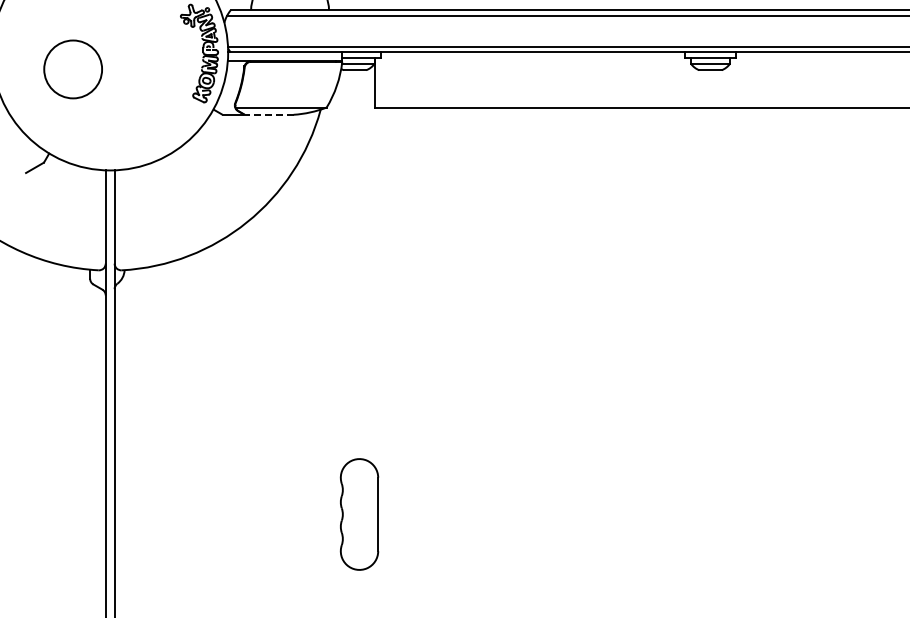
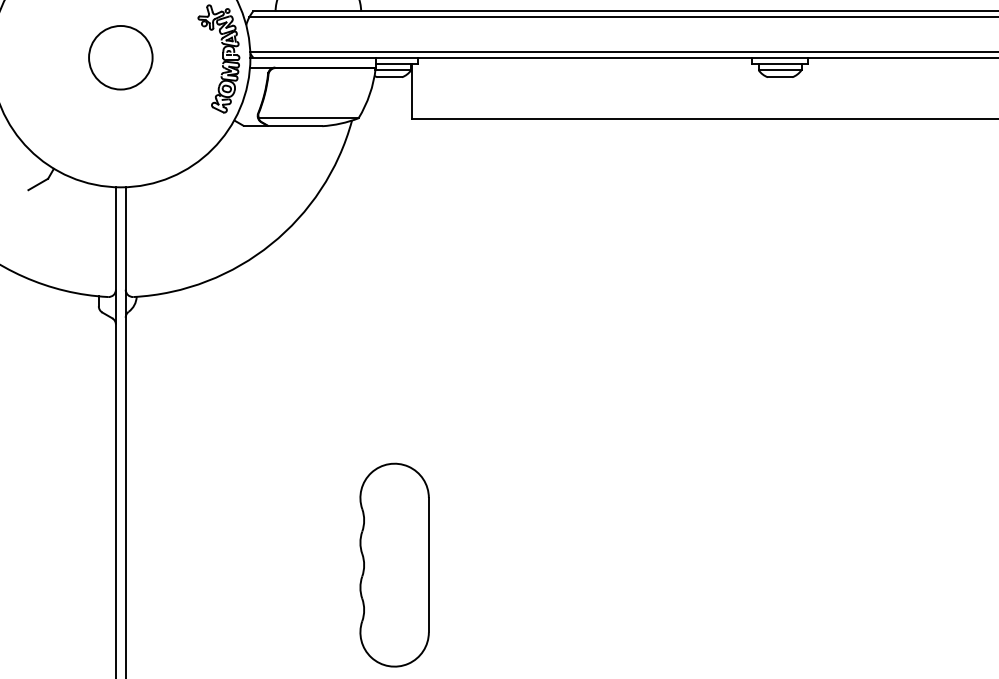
circle: (72, 69) -> (120, 57), moved
line: (268, 114) -> (294, 125), dashed -> solid
part: (359, 514) -> (394, 565), size x1.67

